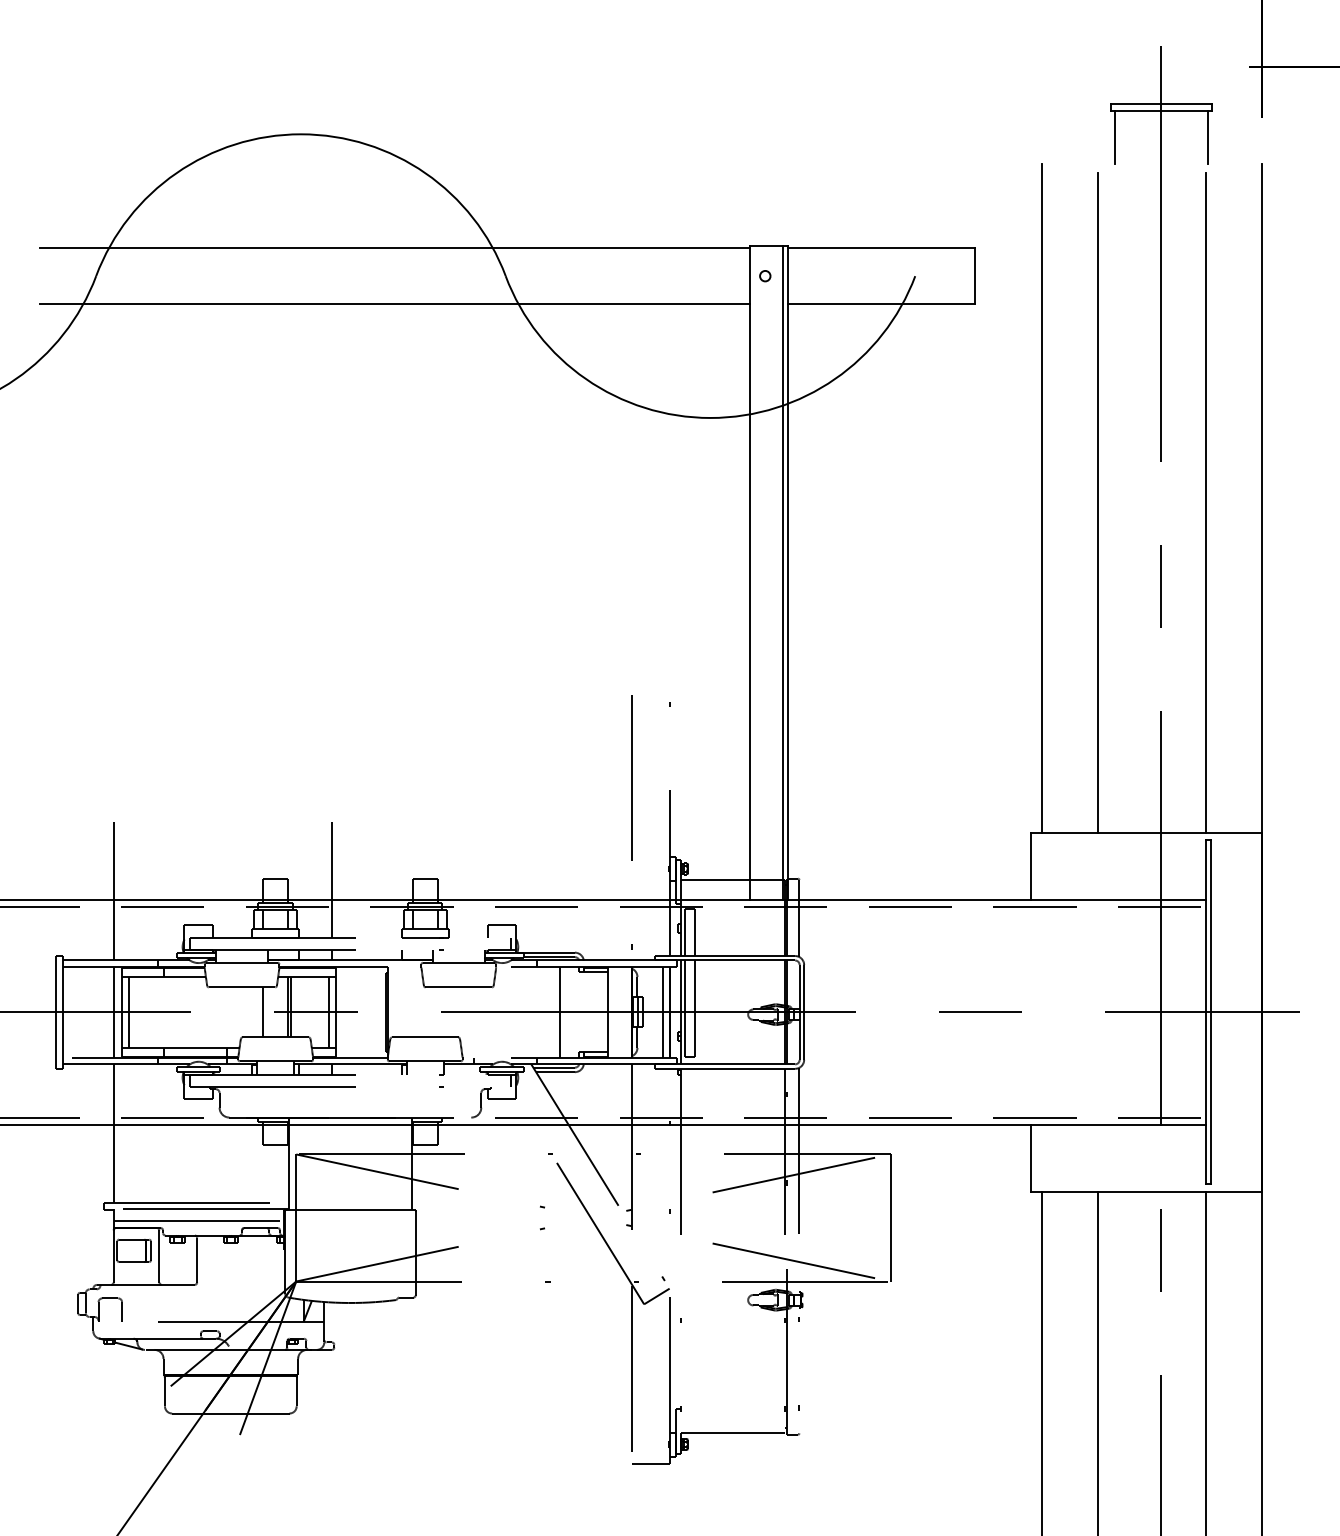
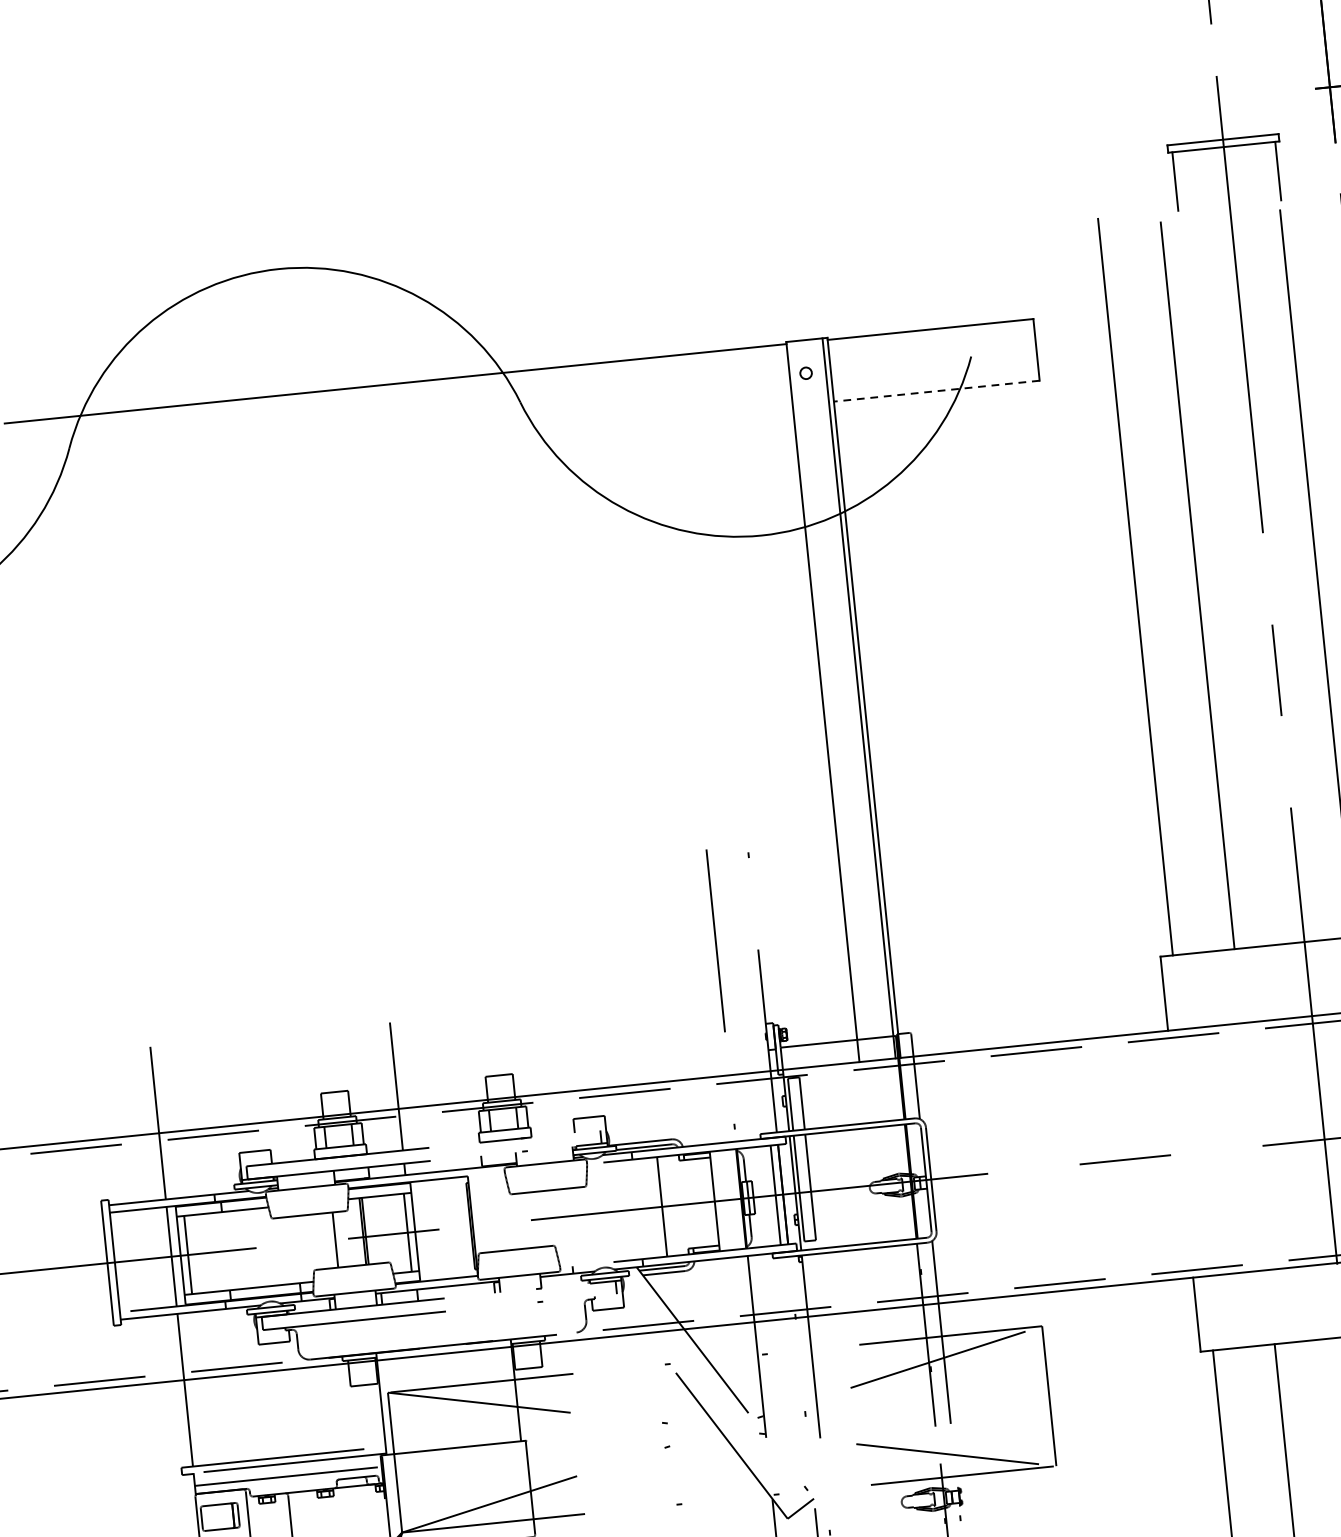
line: (395, 304) -> (402, 445), removed
line: (880, 304) -> (936, 391), solid -> dashed

